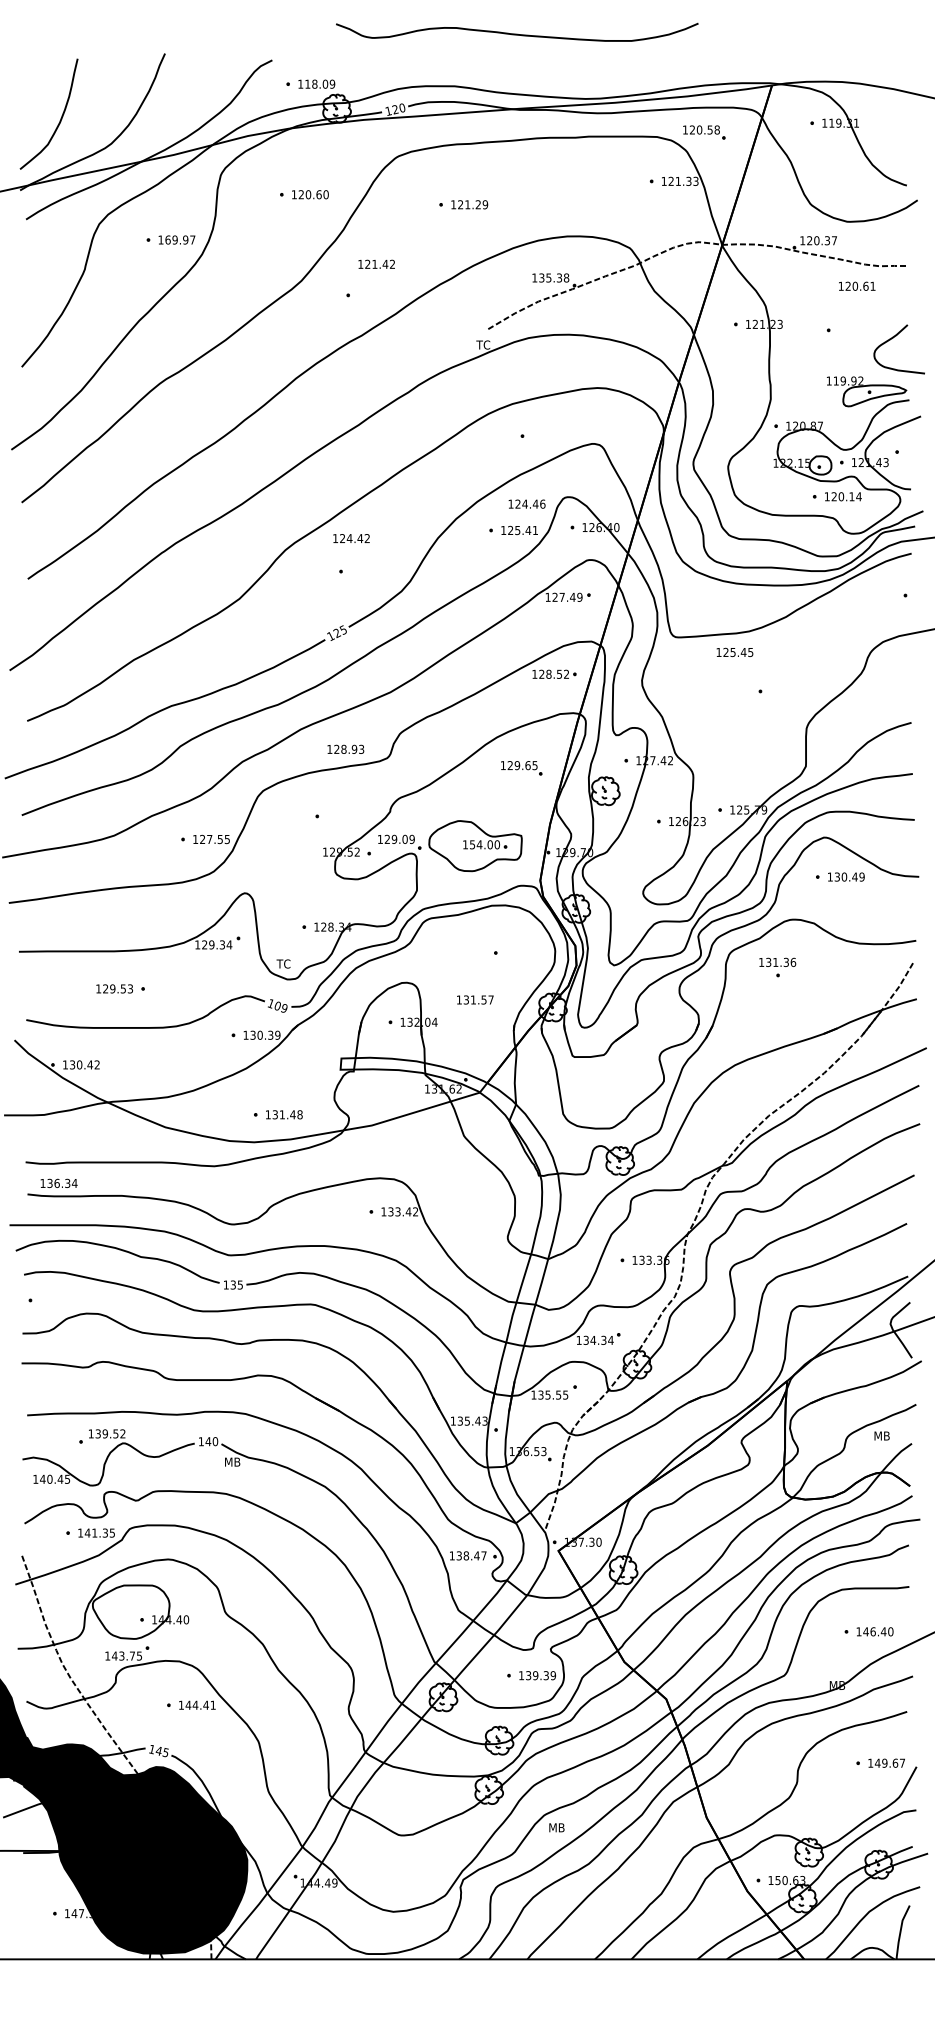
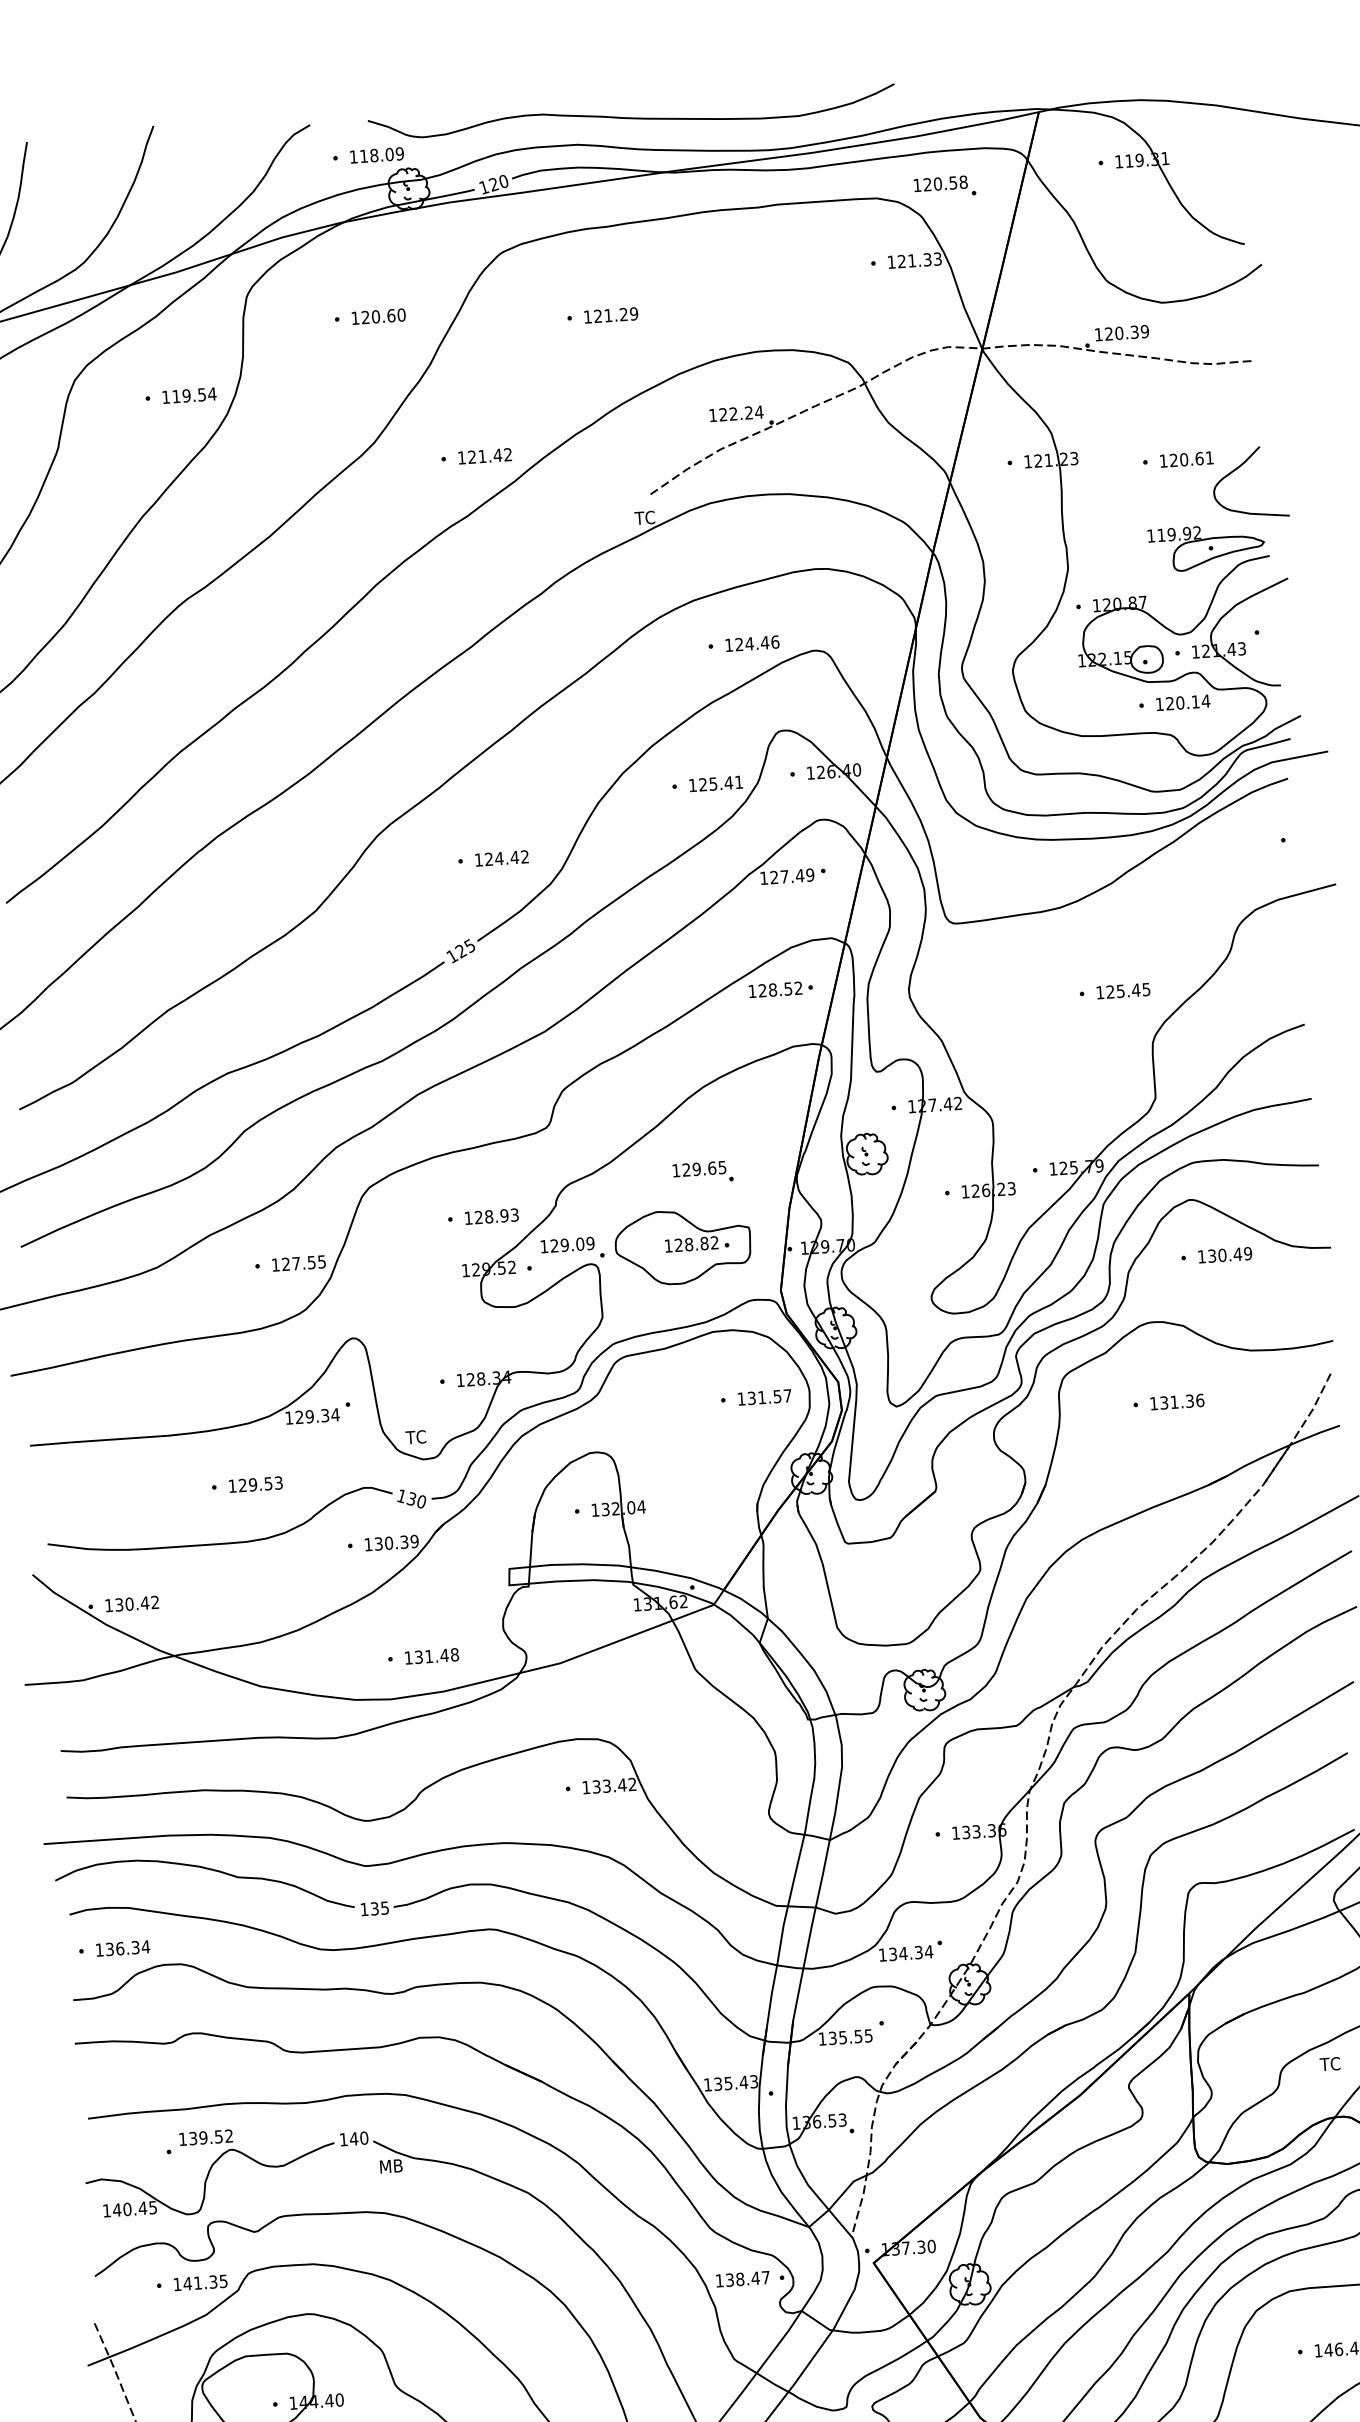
curve: (517, 33) -> (632, 116), moved
text: (180, 239) -> (194, 394), 169.97 -> 119.54
text: (834, 240) -> (1144, 331), 120.37 -> 120.39
text: (376, 263) -> (484, 455), moved
text: (554, 277) -> (741, 412), 135.38 -> 122.24
text: (857, 285) -> (1187, 458), moved
text: (526, 503) -> (751, 642), moved
text: (351, 538) -> (501, 858), moved
text: (734, 652) -> (1122, 991), moved
text: (345, 748) -> (491, 1215), moved
part: (521, 768) -> (703, 1173), moved
text: (485, 844) -> (697, 1243), 154.00 -> 128.82
text: (777, 961) -> (1176, 1400), moved
text: (114, 988) -> (255, 1484), moved
text: (475, 999) -> (764, 1396), moved
text: (280, 1006) -> (415, 1499), 109 -> 130
text: (58, 1182) -> (122, 1947), moved
text: (881, 1435) -> (1331, 2063), MB -> TC

